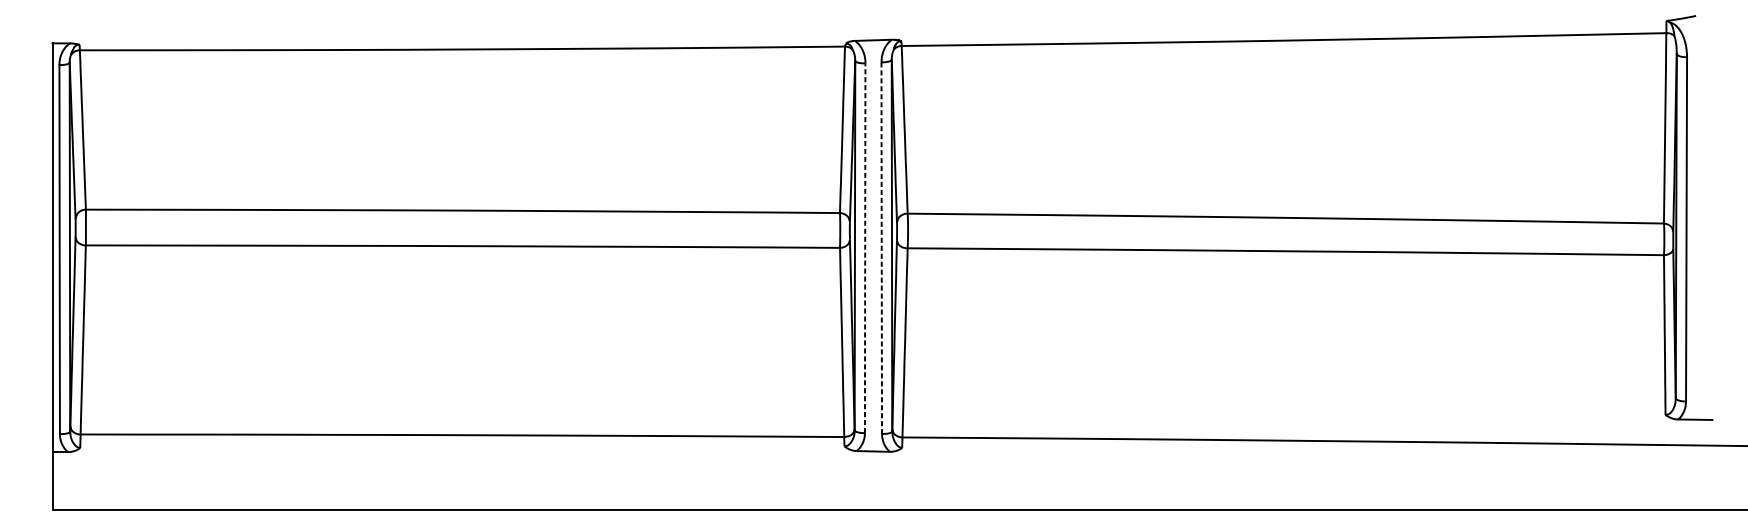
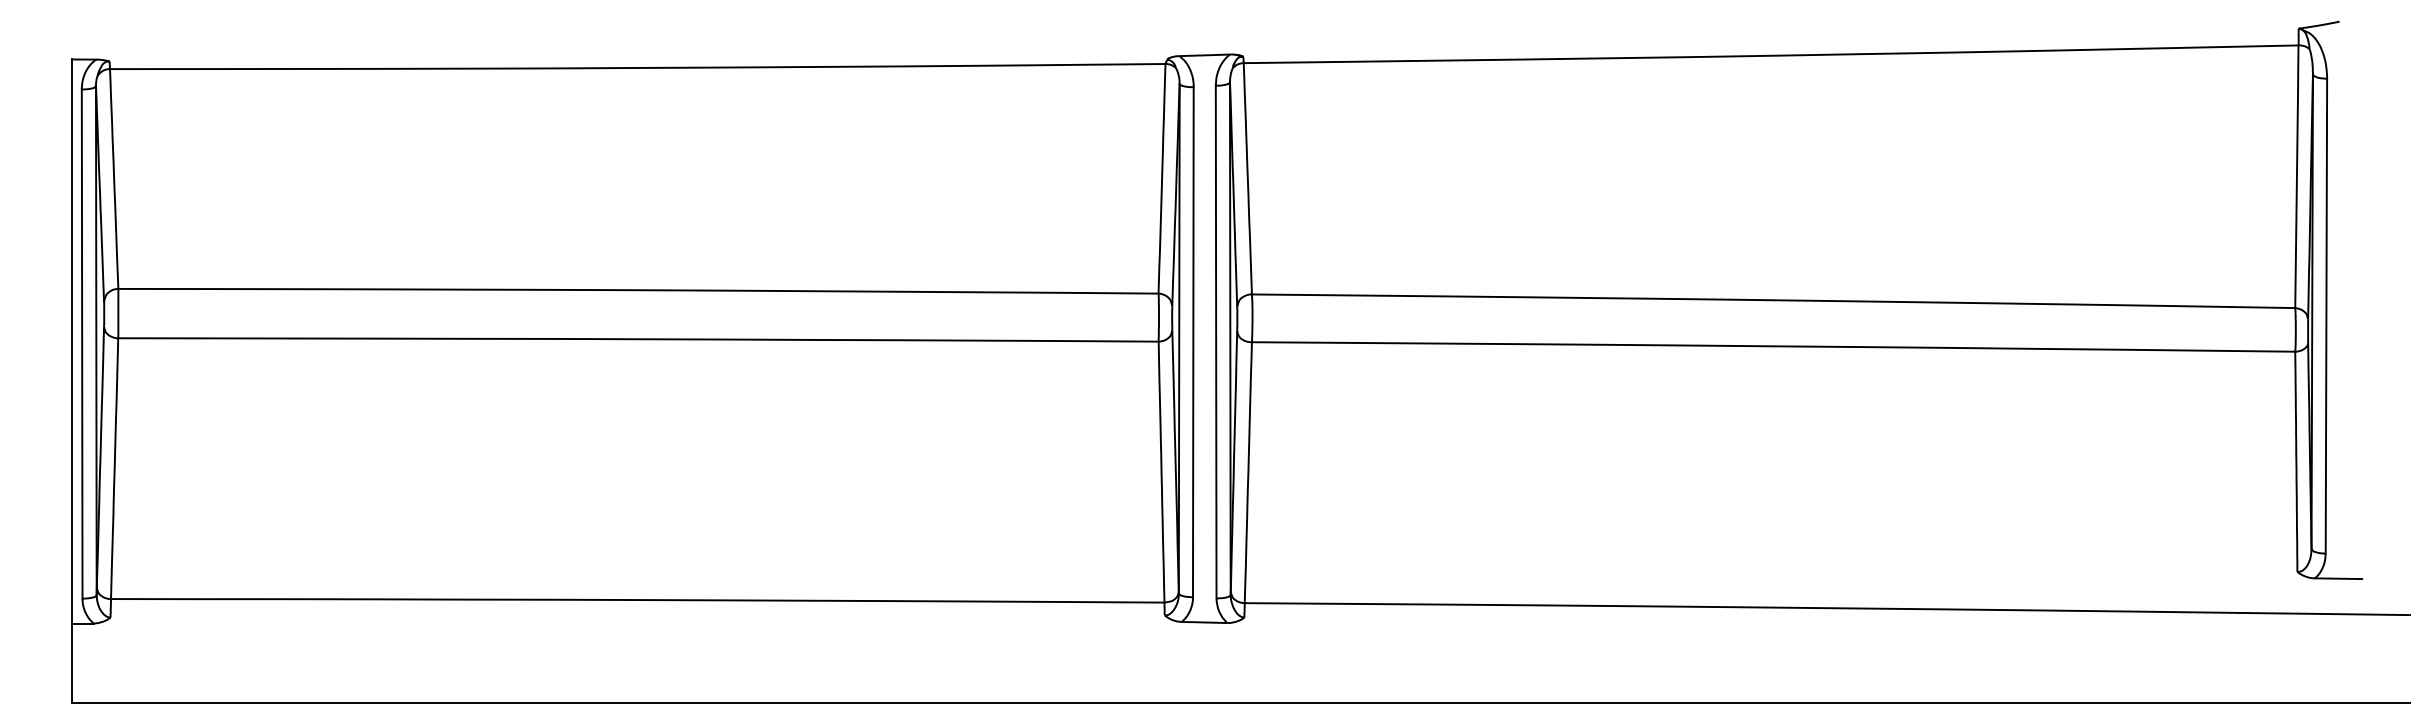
line: (865, 248) -> (1193, 342), dashed -> solid
line: (881, 248) -> (1216, 342), dashed -> solid

